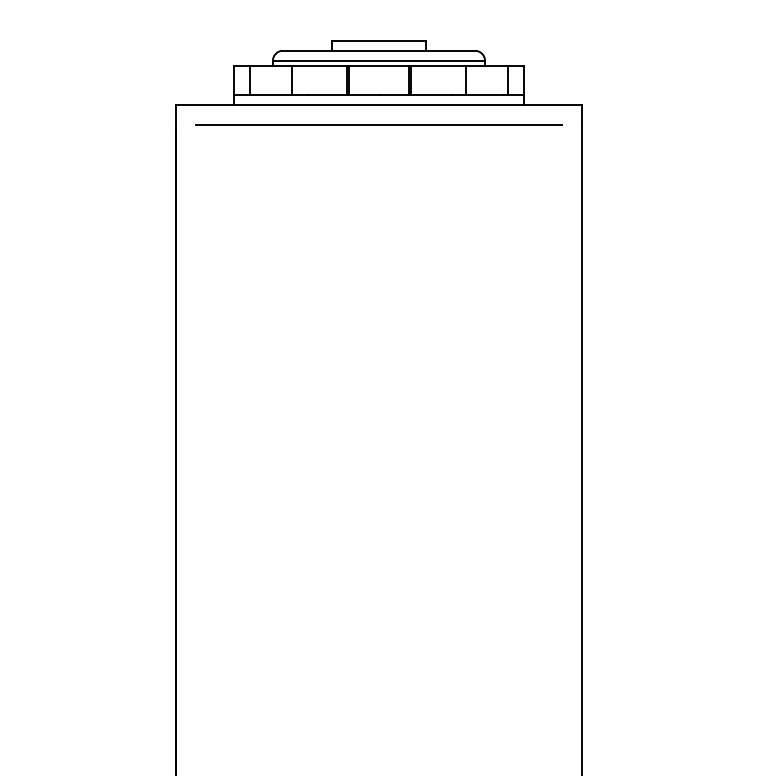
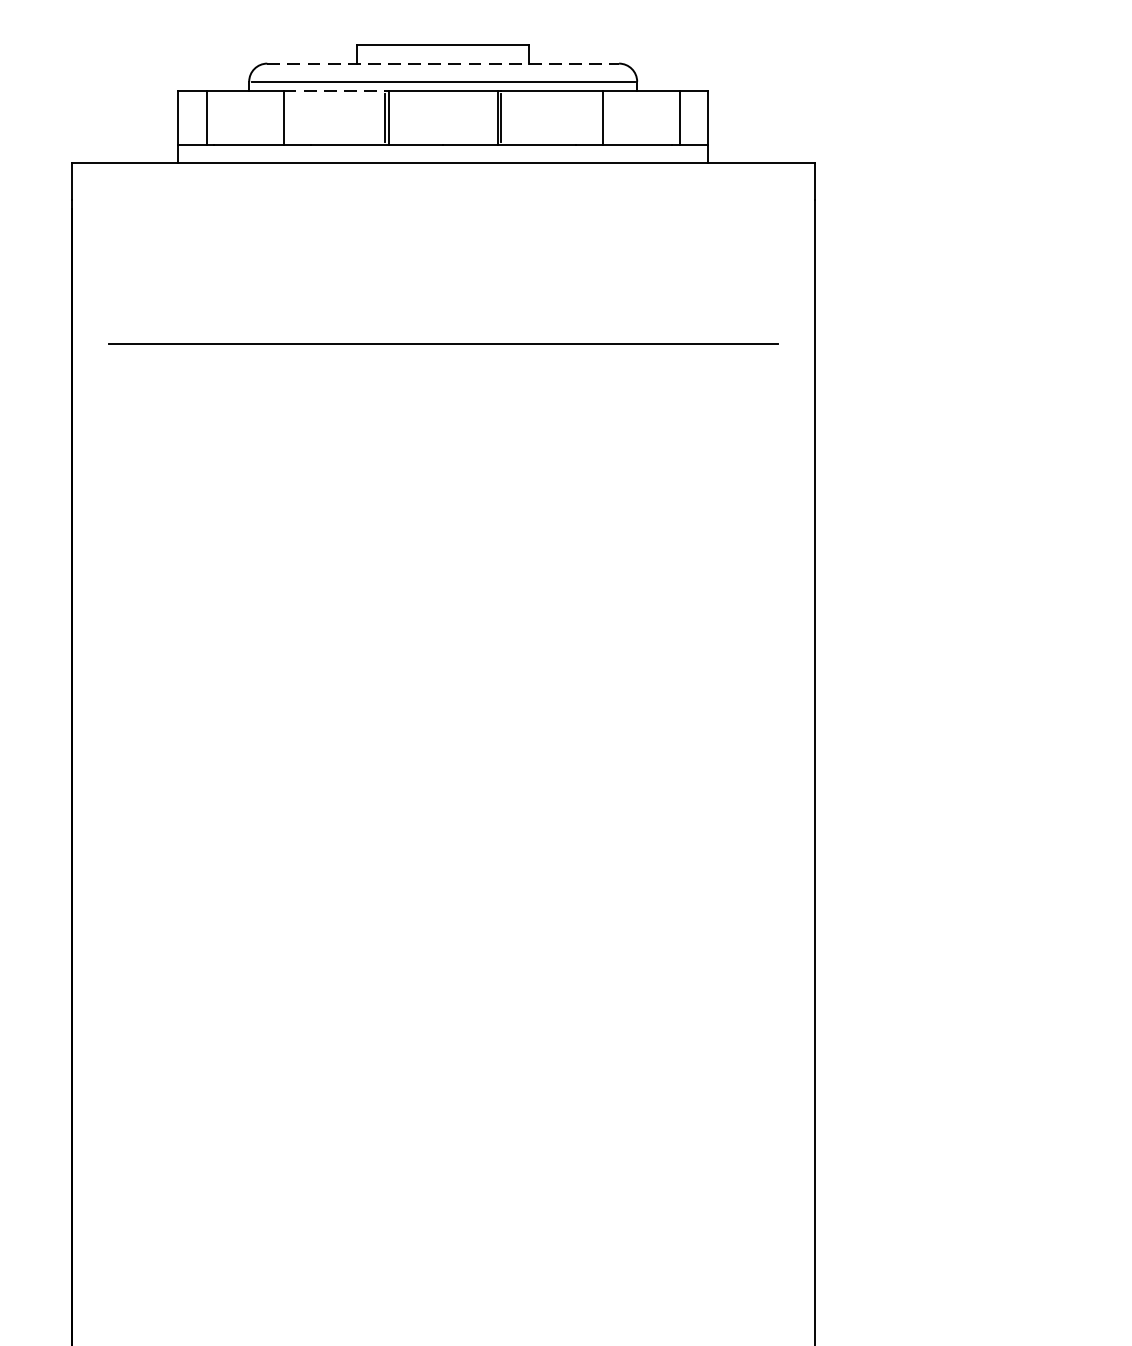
line: (379, 50) -> (444, 62), solid -> dashed
line: (319, 65) -> (334, 90), solid -> dashed
line: (378, 124) -> (442, 342), moved

